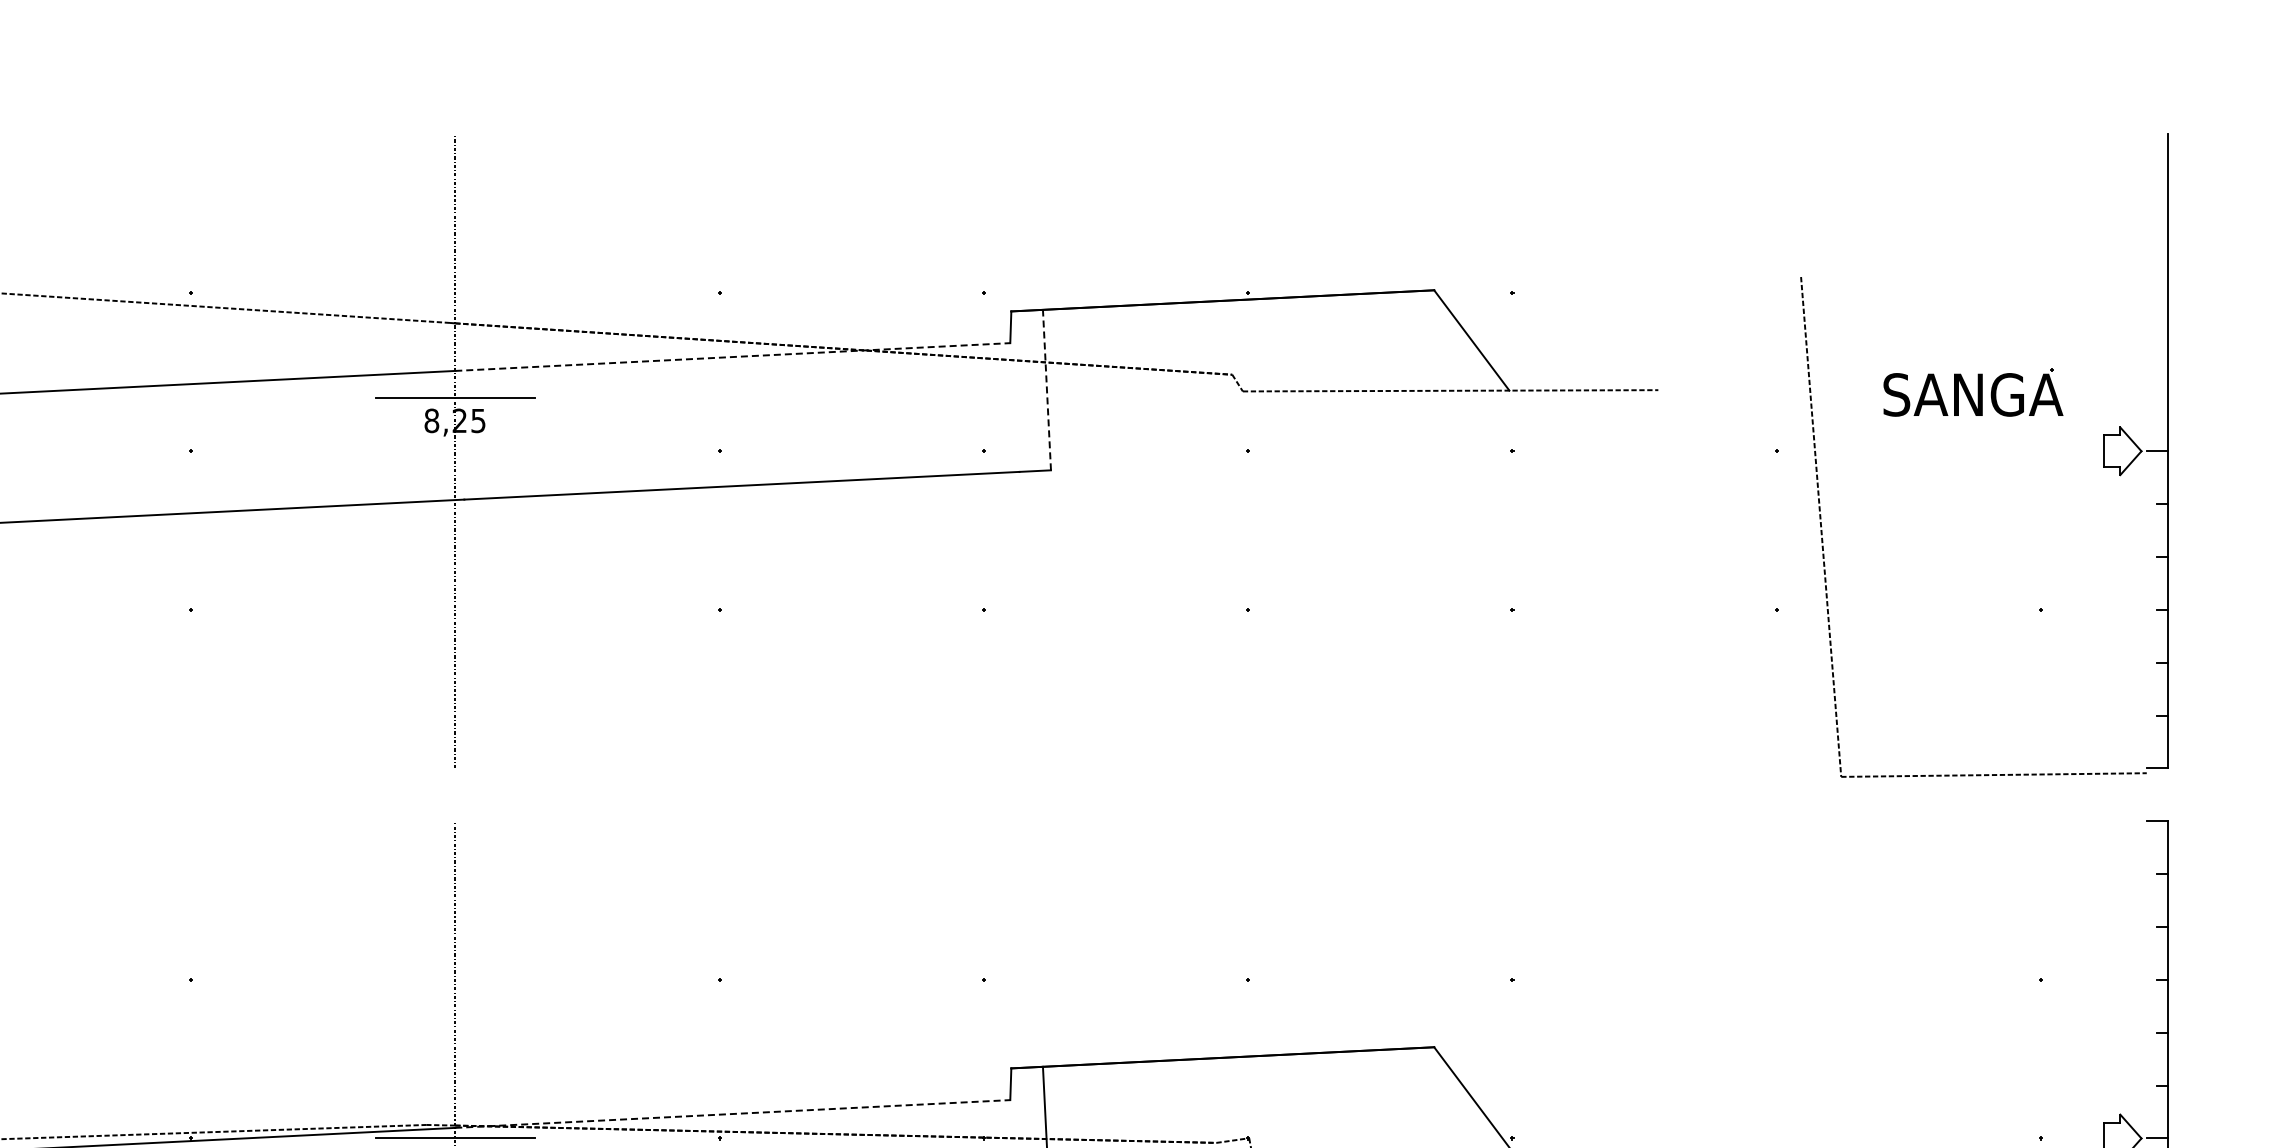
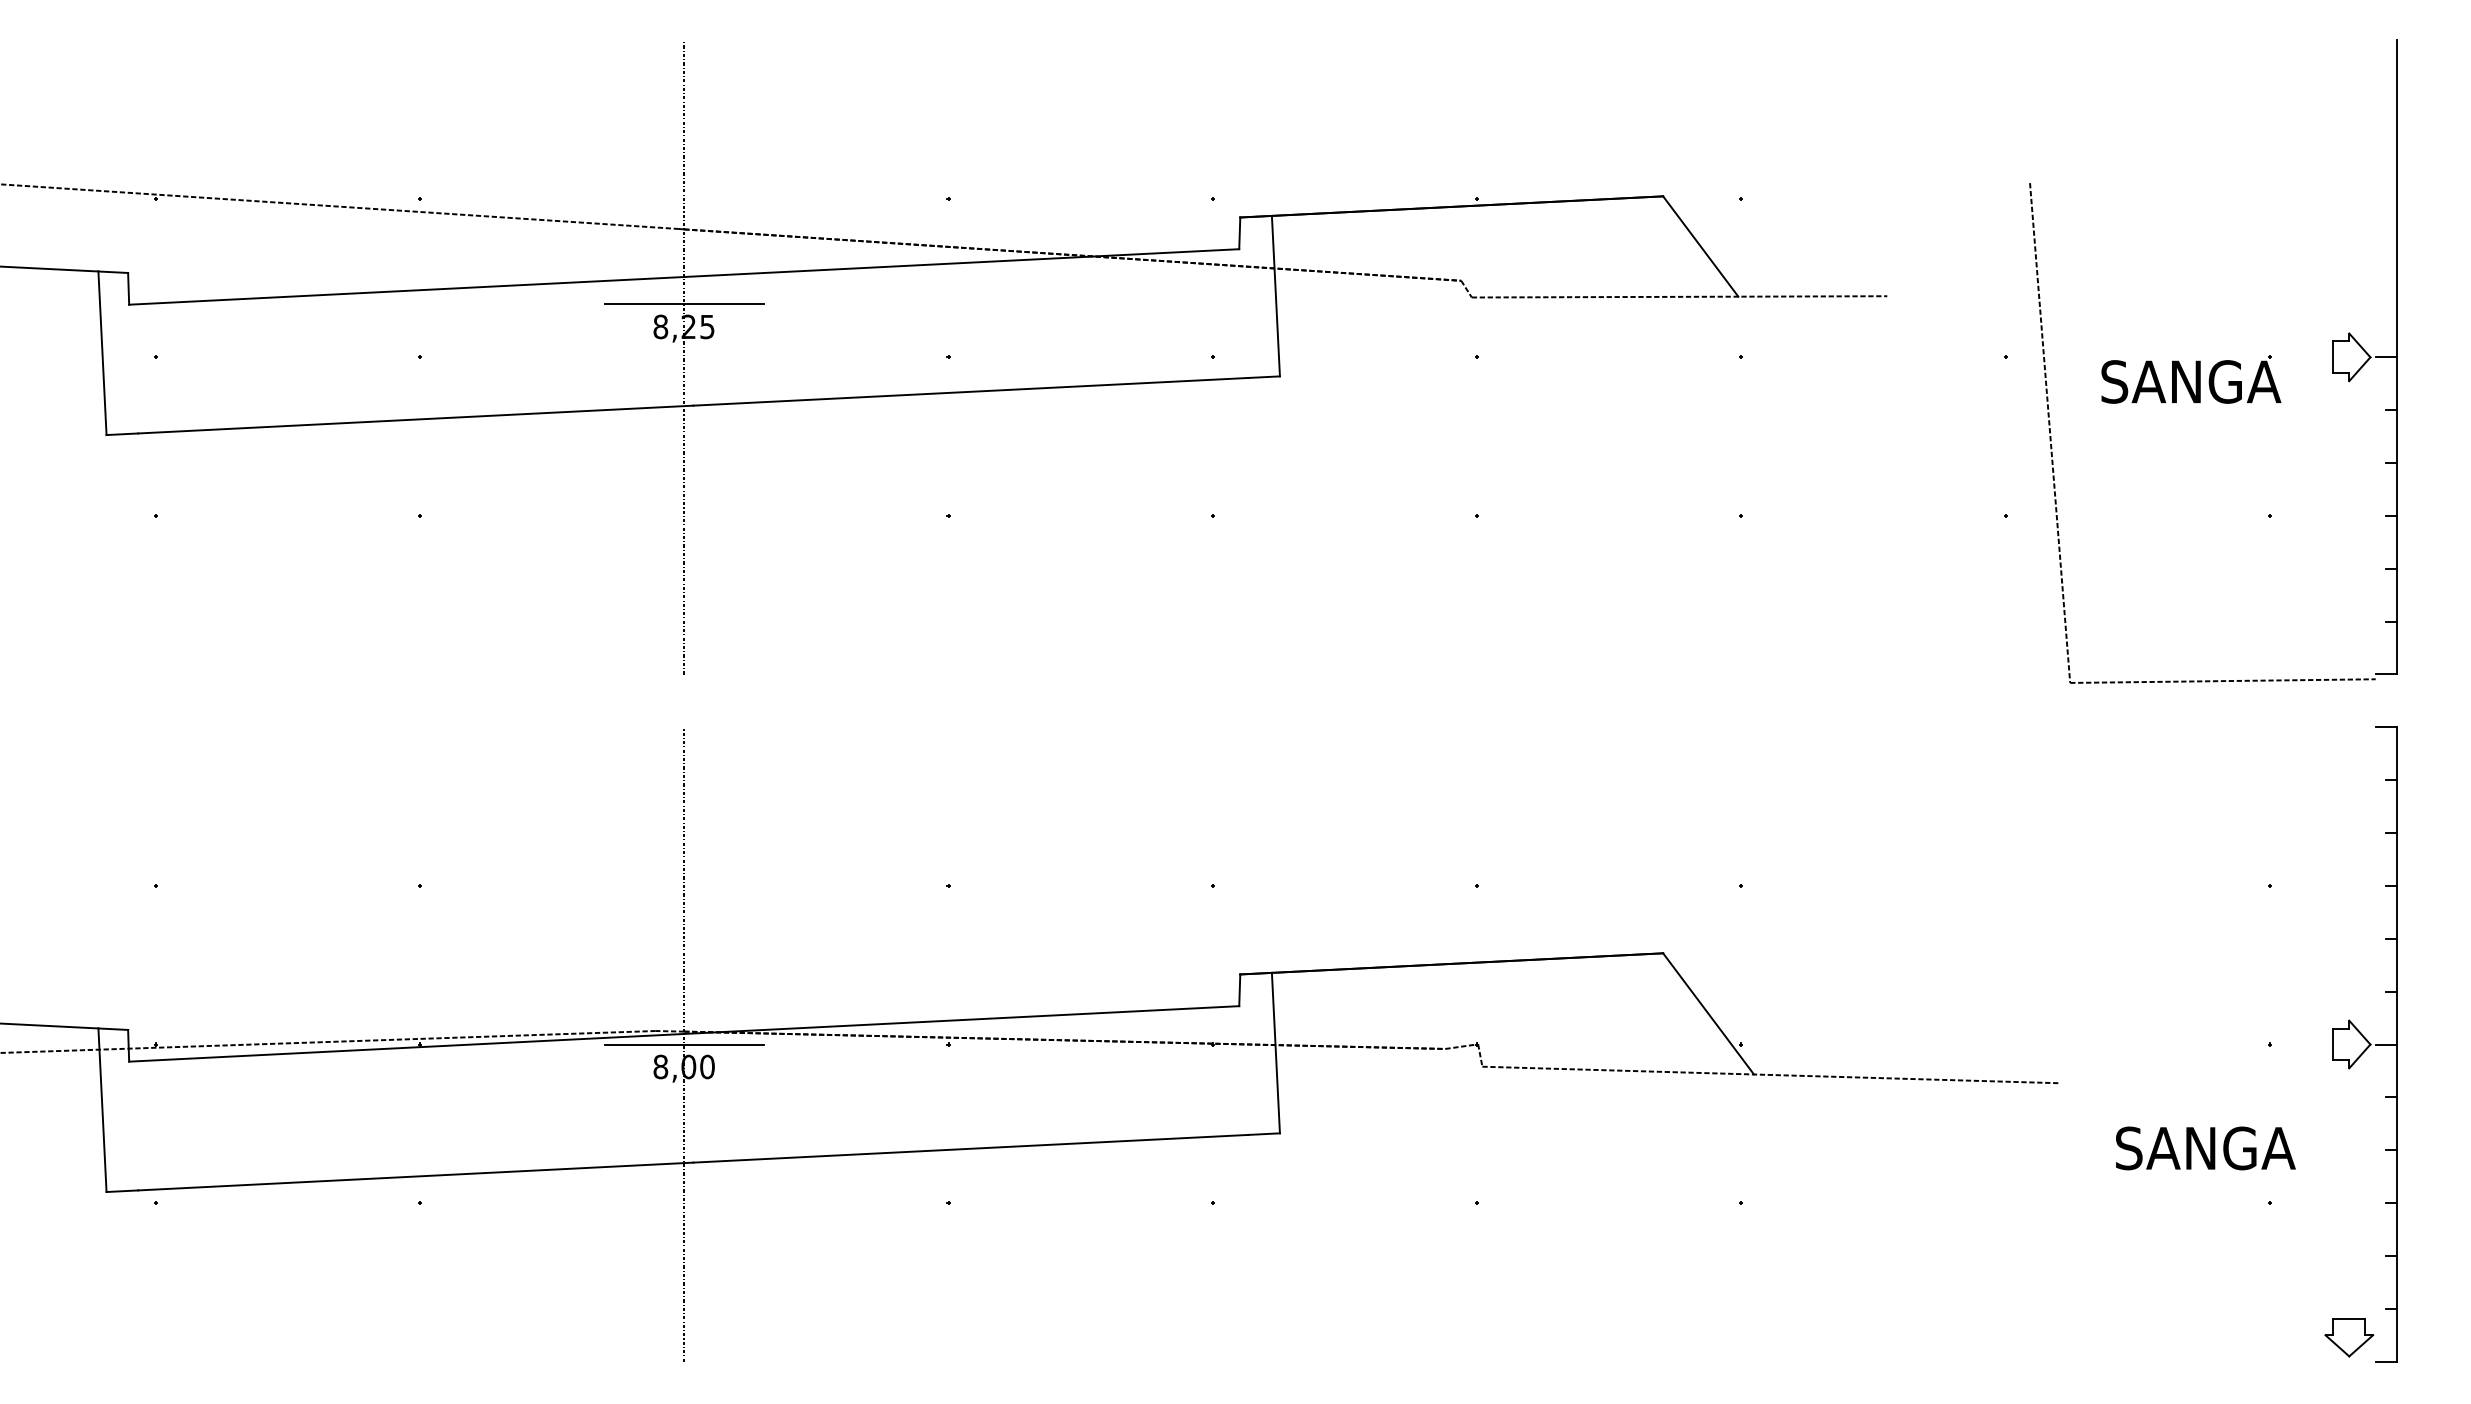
line: (732, 357) -> (961, 263), dashed -> solid
line: (1046, 389) -> (1275, 295), dashed -> solid
part: (1973, 392) -> (2191, 379), moved
line: (732, 1114) -> (961, 1020), dashed -> solid

